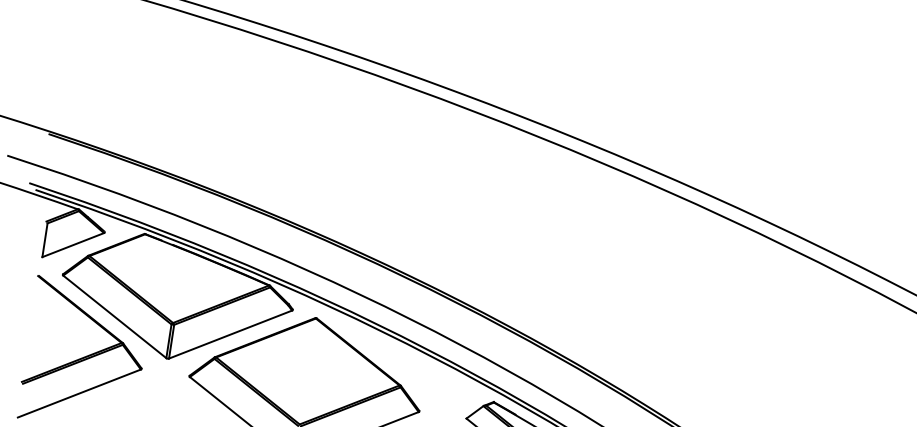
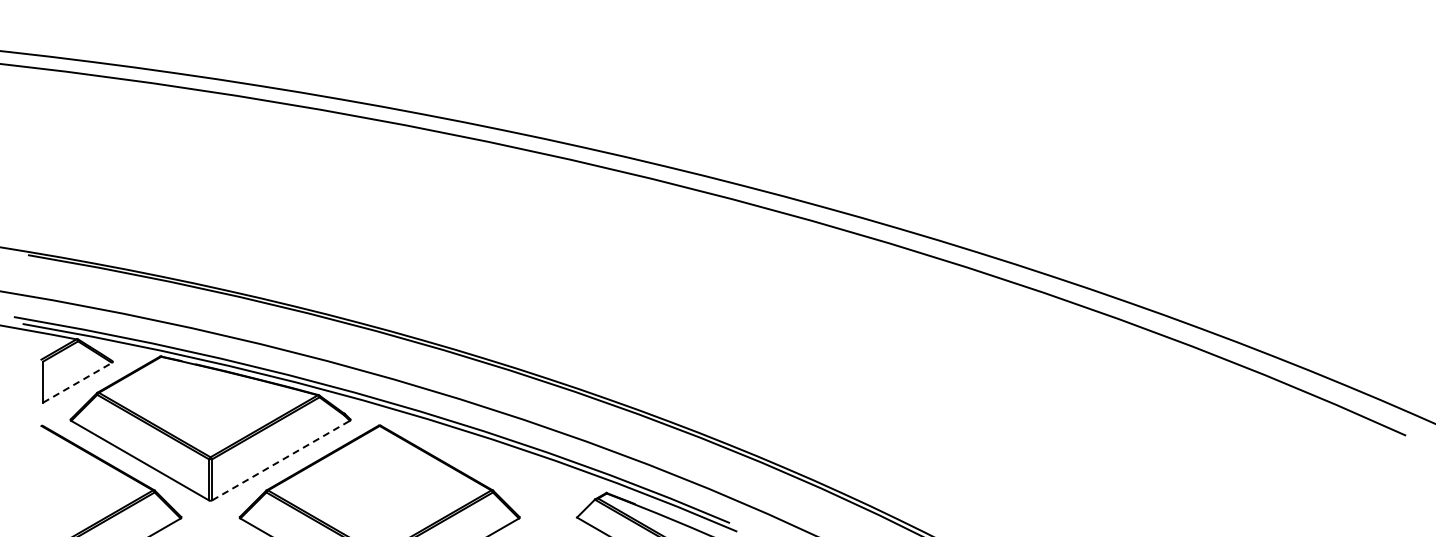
line: (73, 244) -> (77, 382), solid -> dashed
line: (230, 334) -> (281, 460), solid -> dashed

